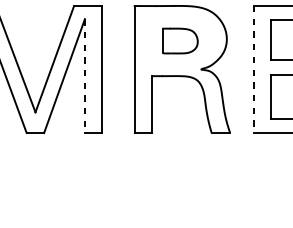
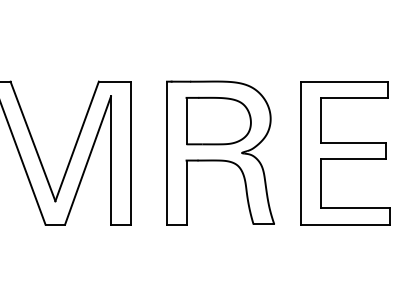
part: (180, 40) -> (218, 120), size x1.67
line: (254, 69) -> (301, 153), dashed -> solid
line: (85, 76) -> (111, 160), dashed -> solid

